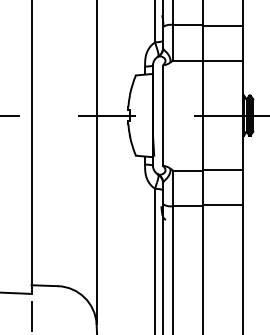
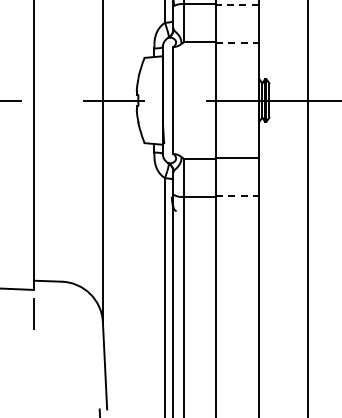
line: (222, 26) -> (236, 5), solid -> dashed
line: (223, 60) -> (237, 42), solid -> dashed
line: (223, 205) -> (237, 195), solid -> dashed

